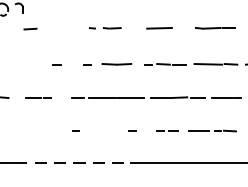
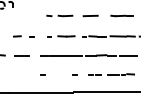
part: (104, 27) -> (59, 15), size x1.43
line: (30, 29) -> (17, 36), moved
line: (72, 163) -> (41, 92), dashed -> solid

